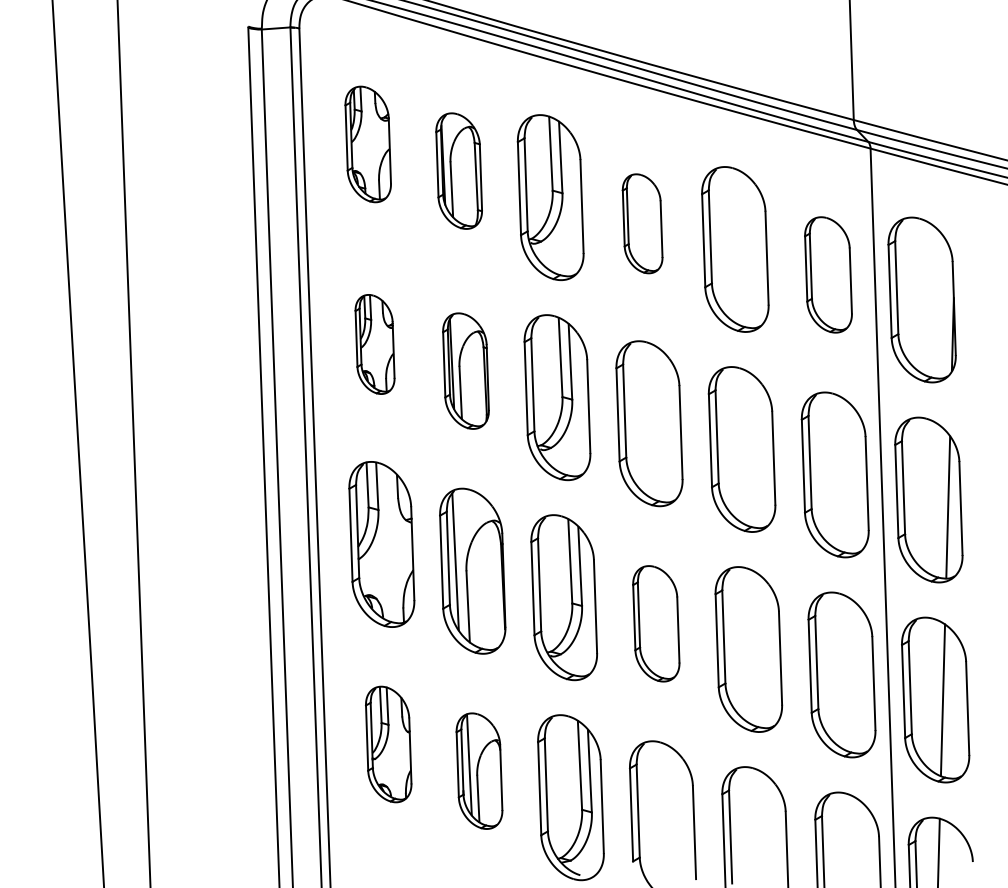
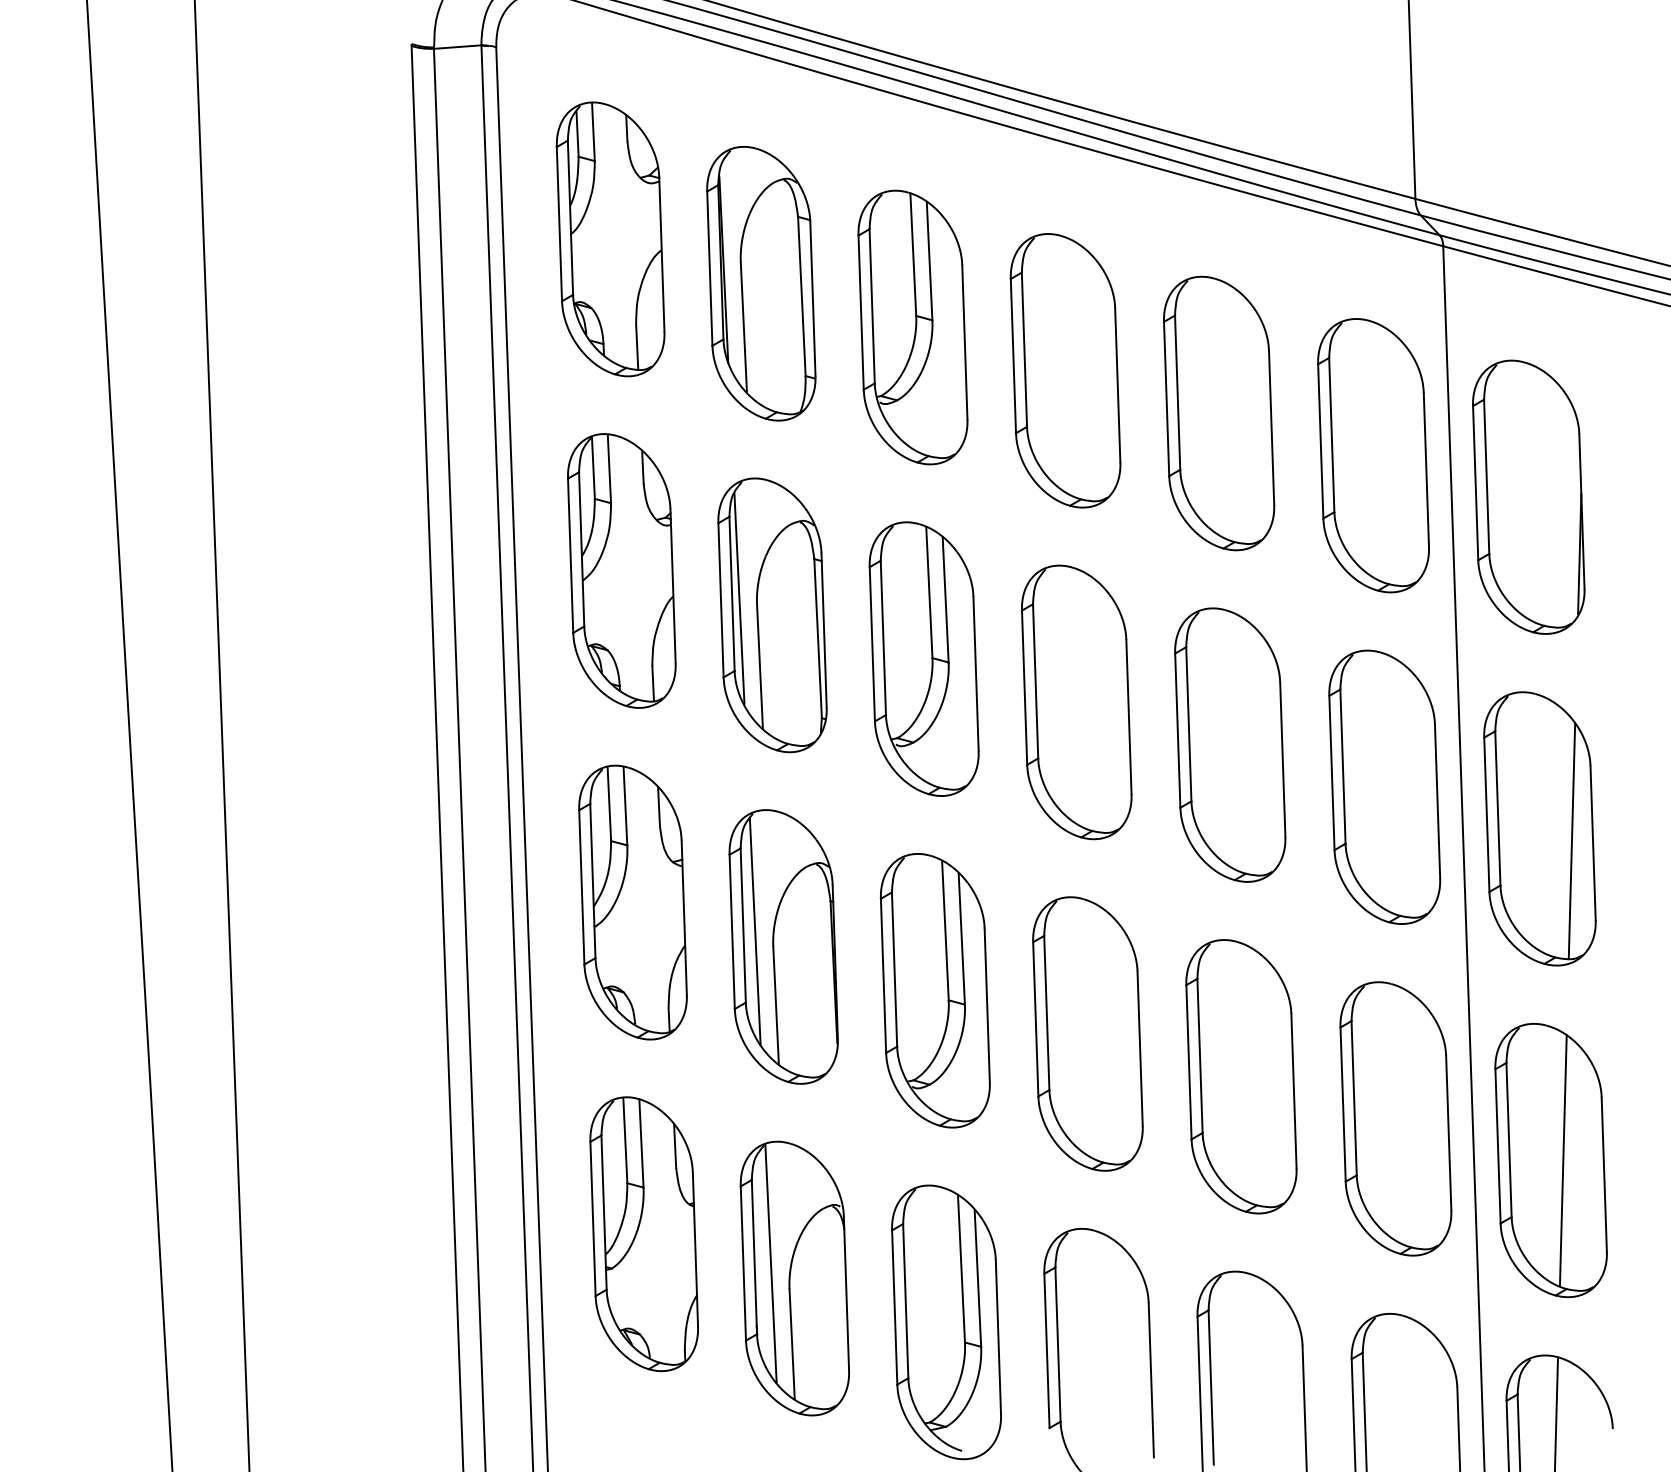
part: (367, 144) -> (609, 239), size x1.43
part: (458, 170) -> (760, 282), size x1.43
part: (642, 223) -> (1065, 370), size x1.67
part: (828, 274) -> (1373, 454), size x1.43
part: (374, 344) -> (620, 571), size x1.67
part: (465, 370) -> (771, 614), size x1.43
part: (656, 623) -> (1088, 1033), size x1.43
part: (388, 744) -> (644, 1234), size x1.43
part: (479, 770) -> (794, 1277), size x1.43

